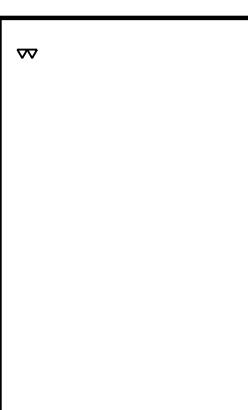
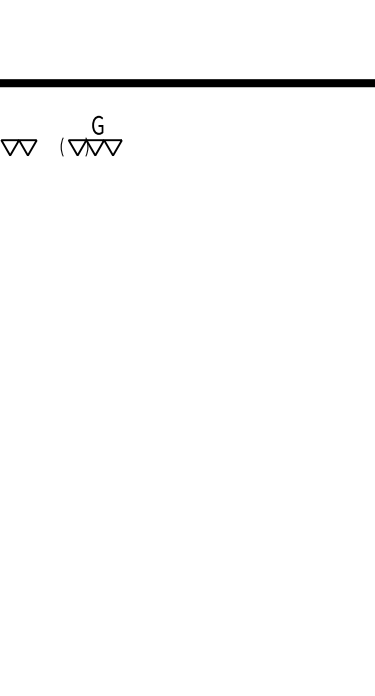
part: (67, 47) -> (91, 136), added

